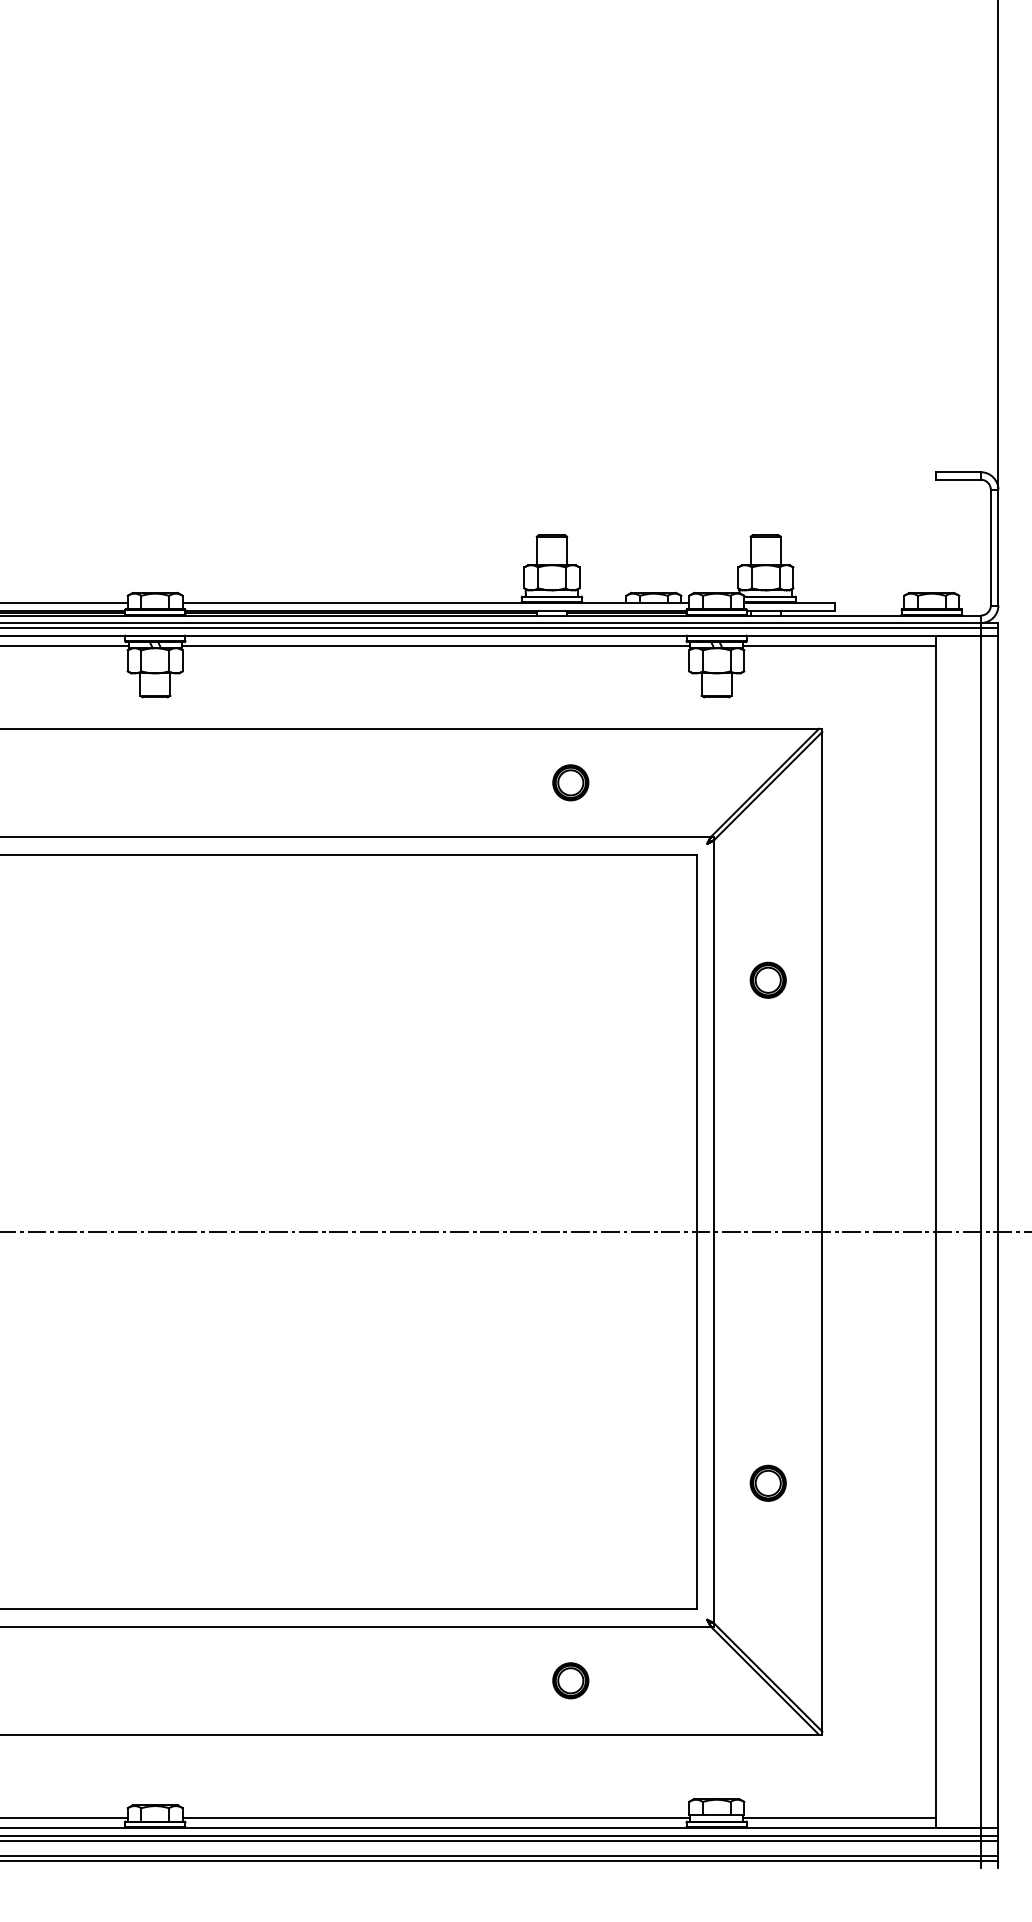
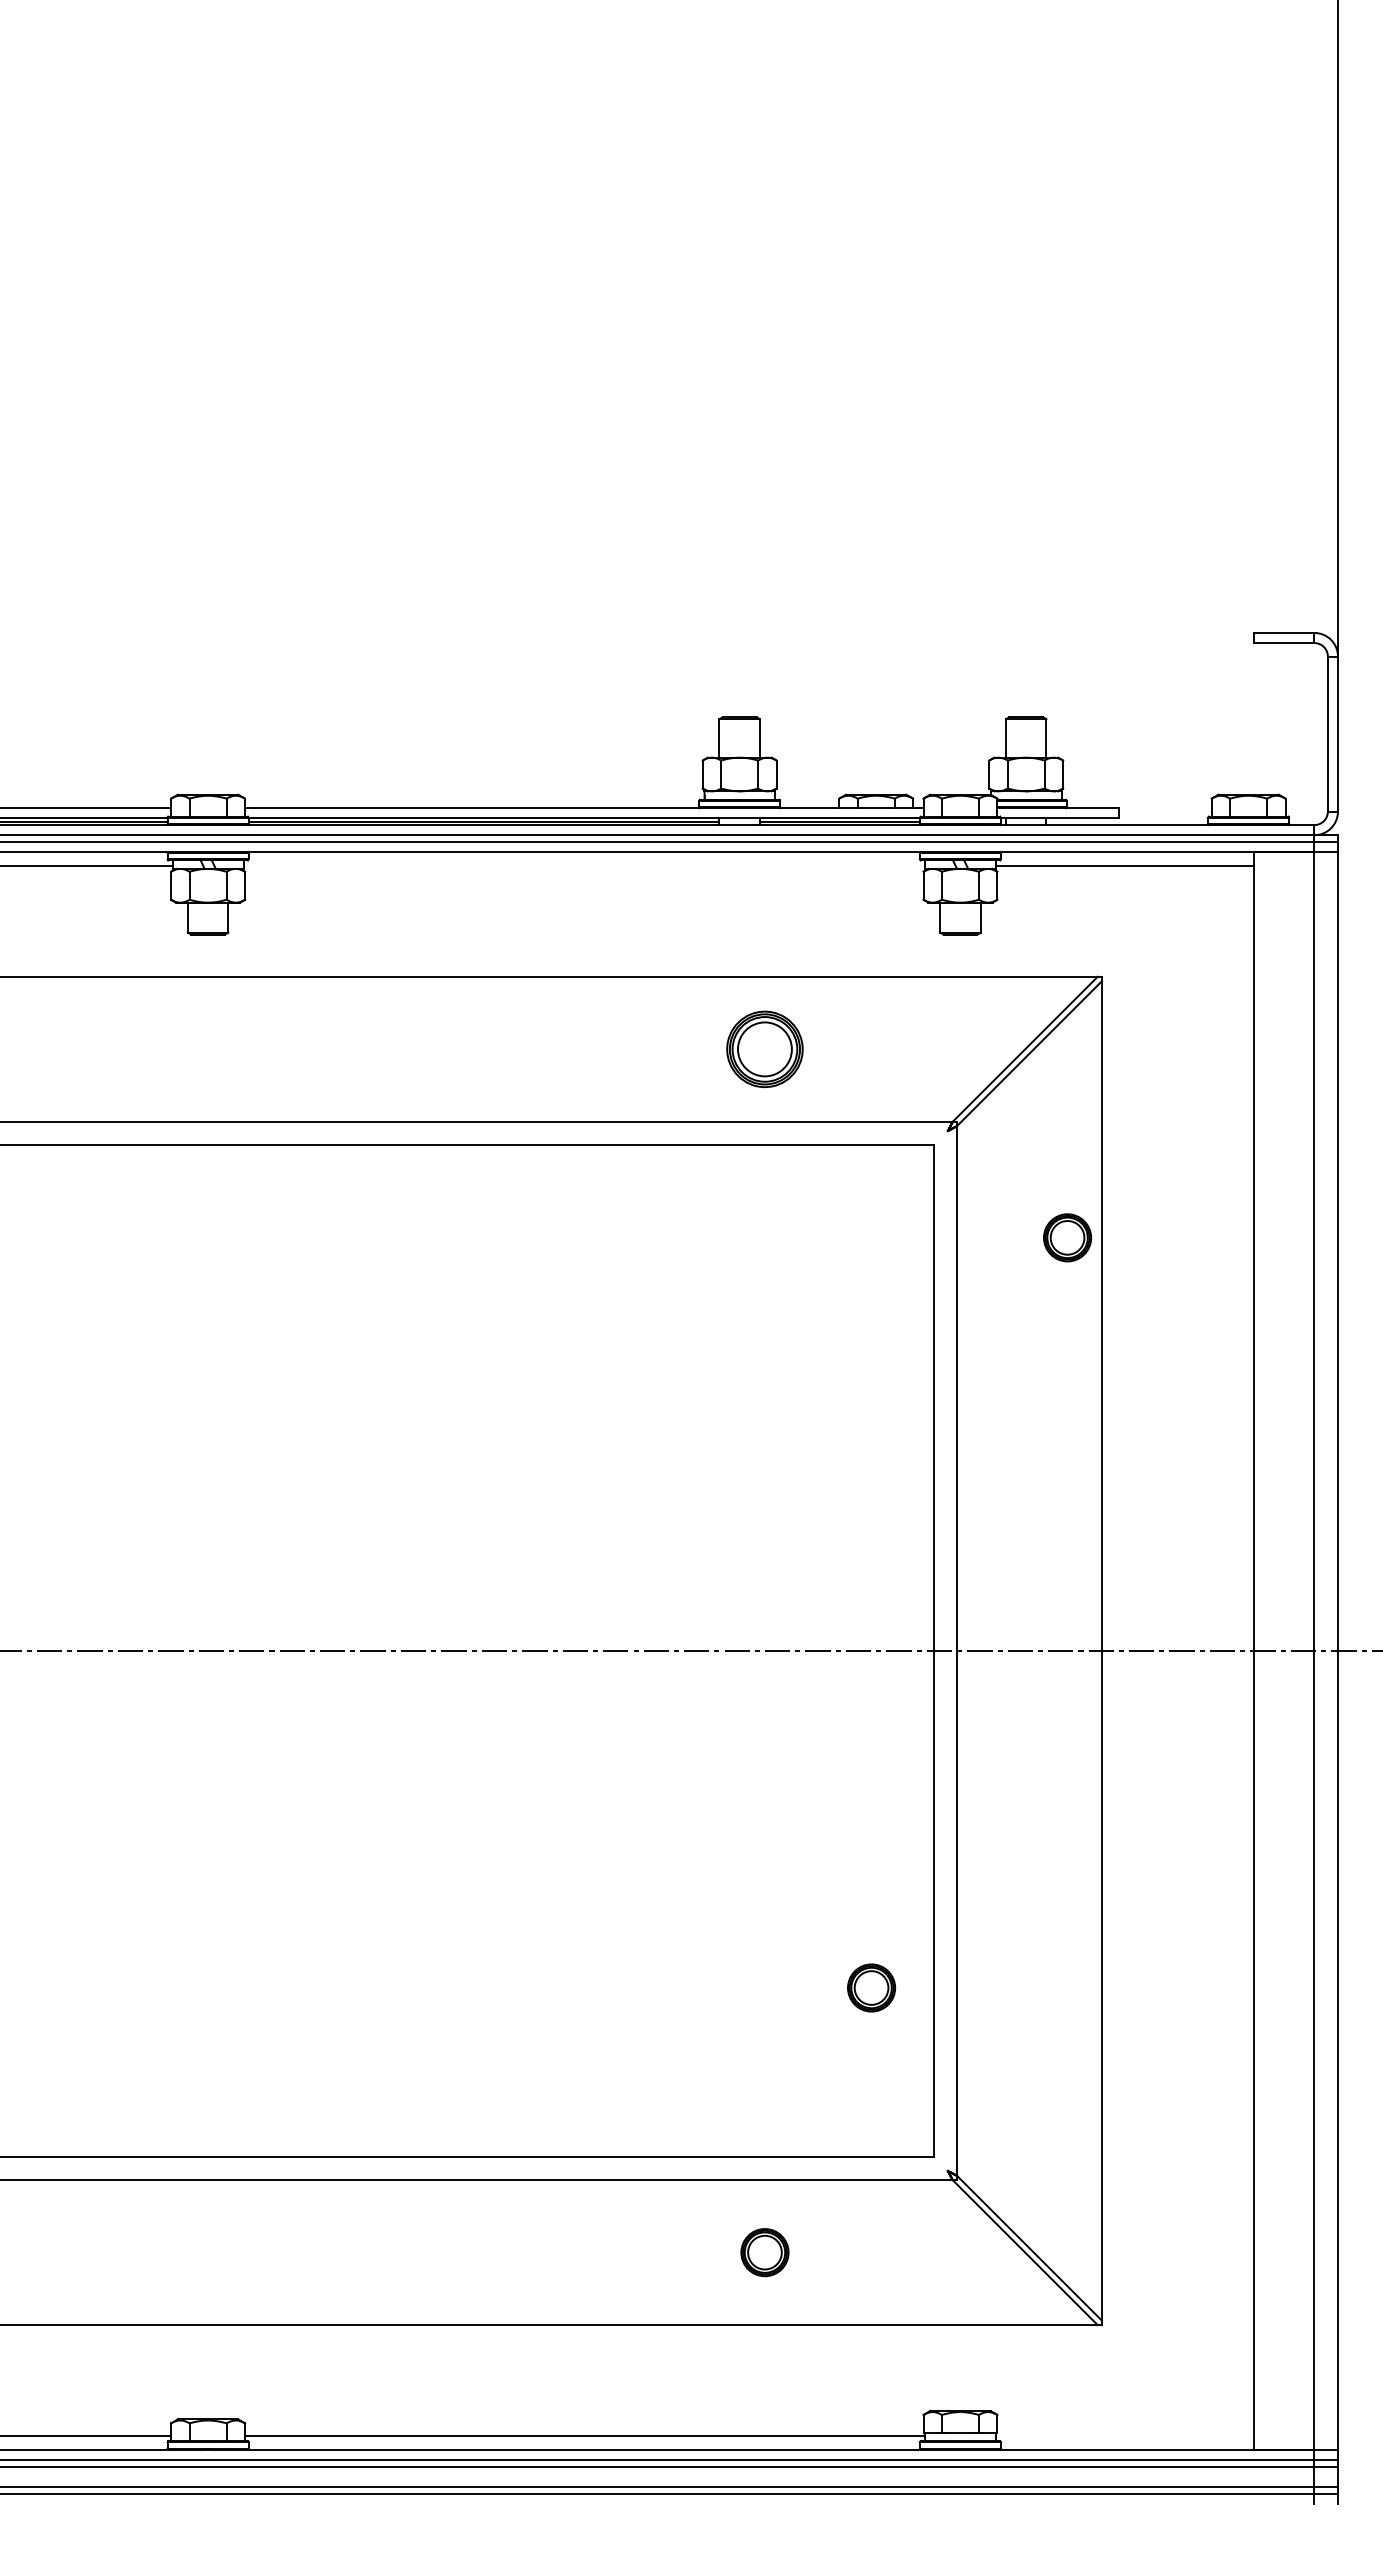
line: (436, 645) -> (584, 865), removed
part: (570, 782) -> (764, 1048), size x1.6
part: (768, 980) -> (1067, 1237), moved
part: (768, 1482) -> (871, 1987), moved
line: (839, 1818) -> (1124, 2436), removed

